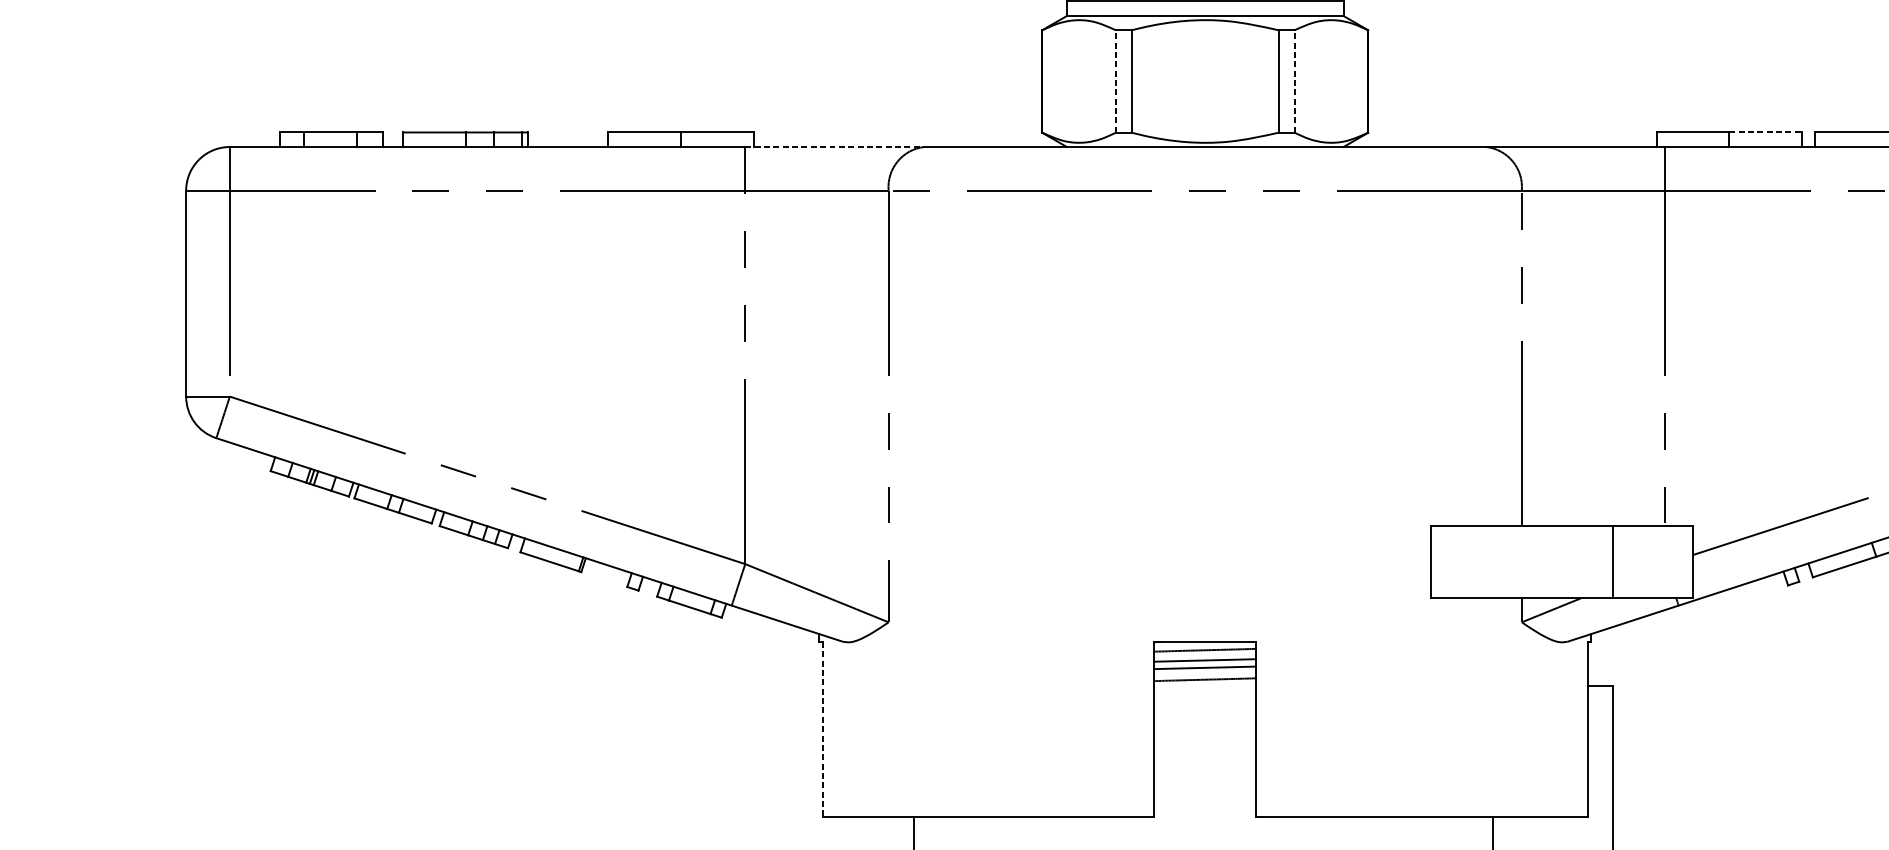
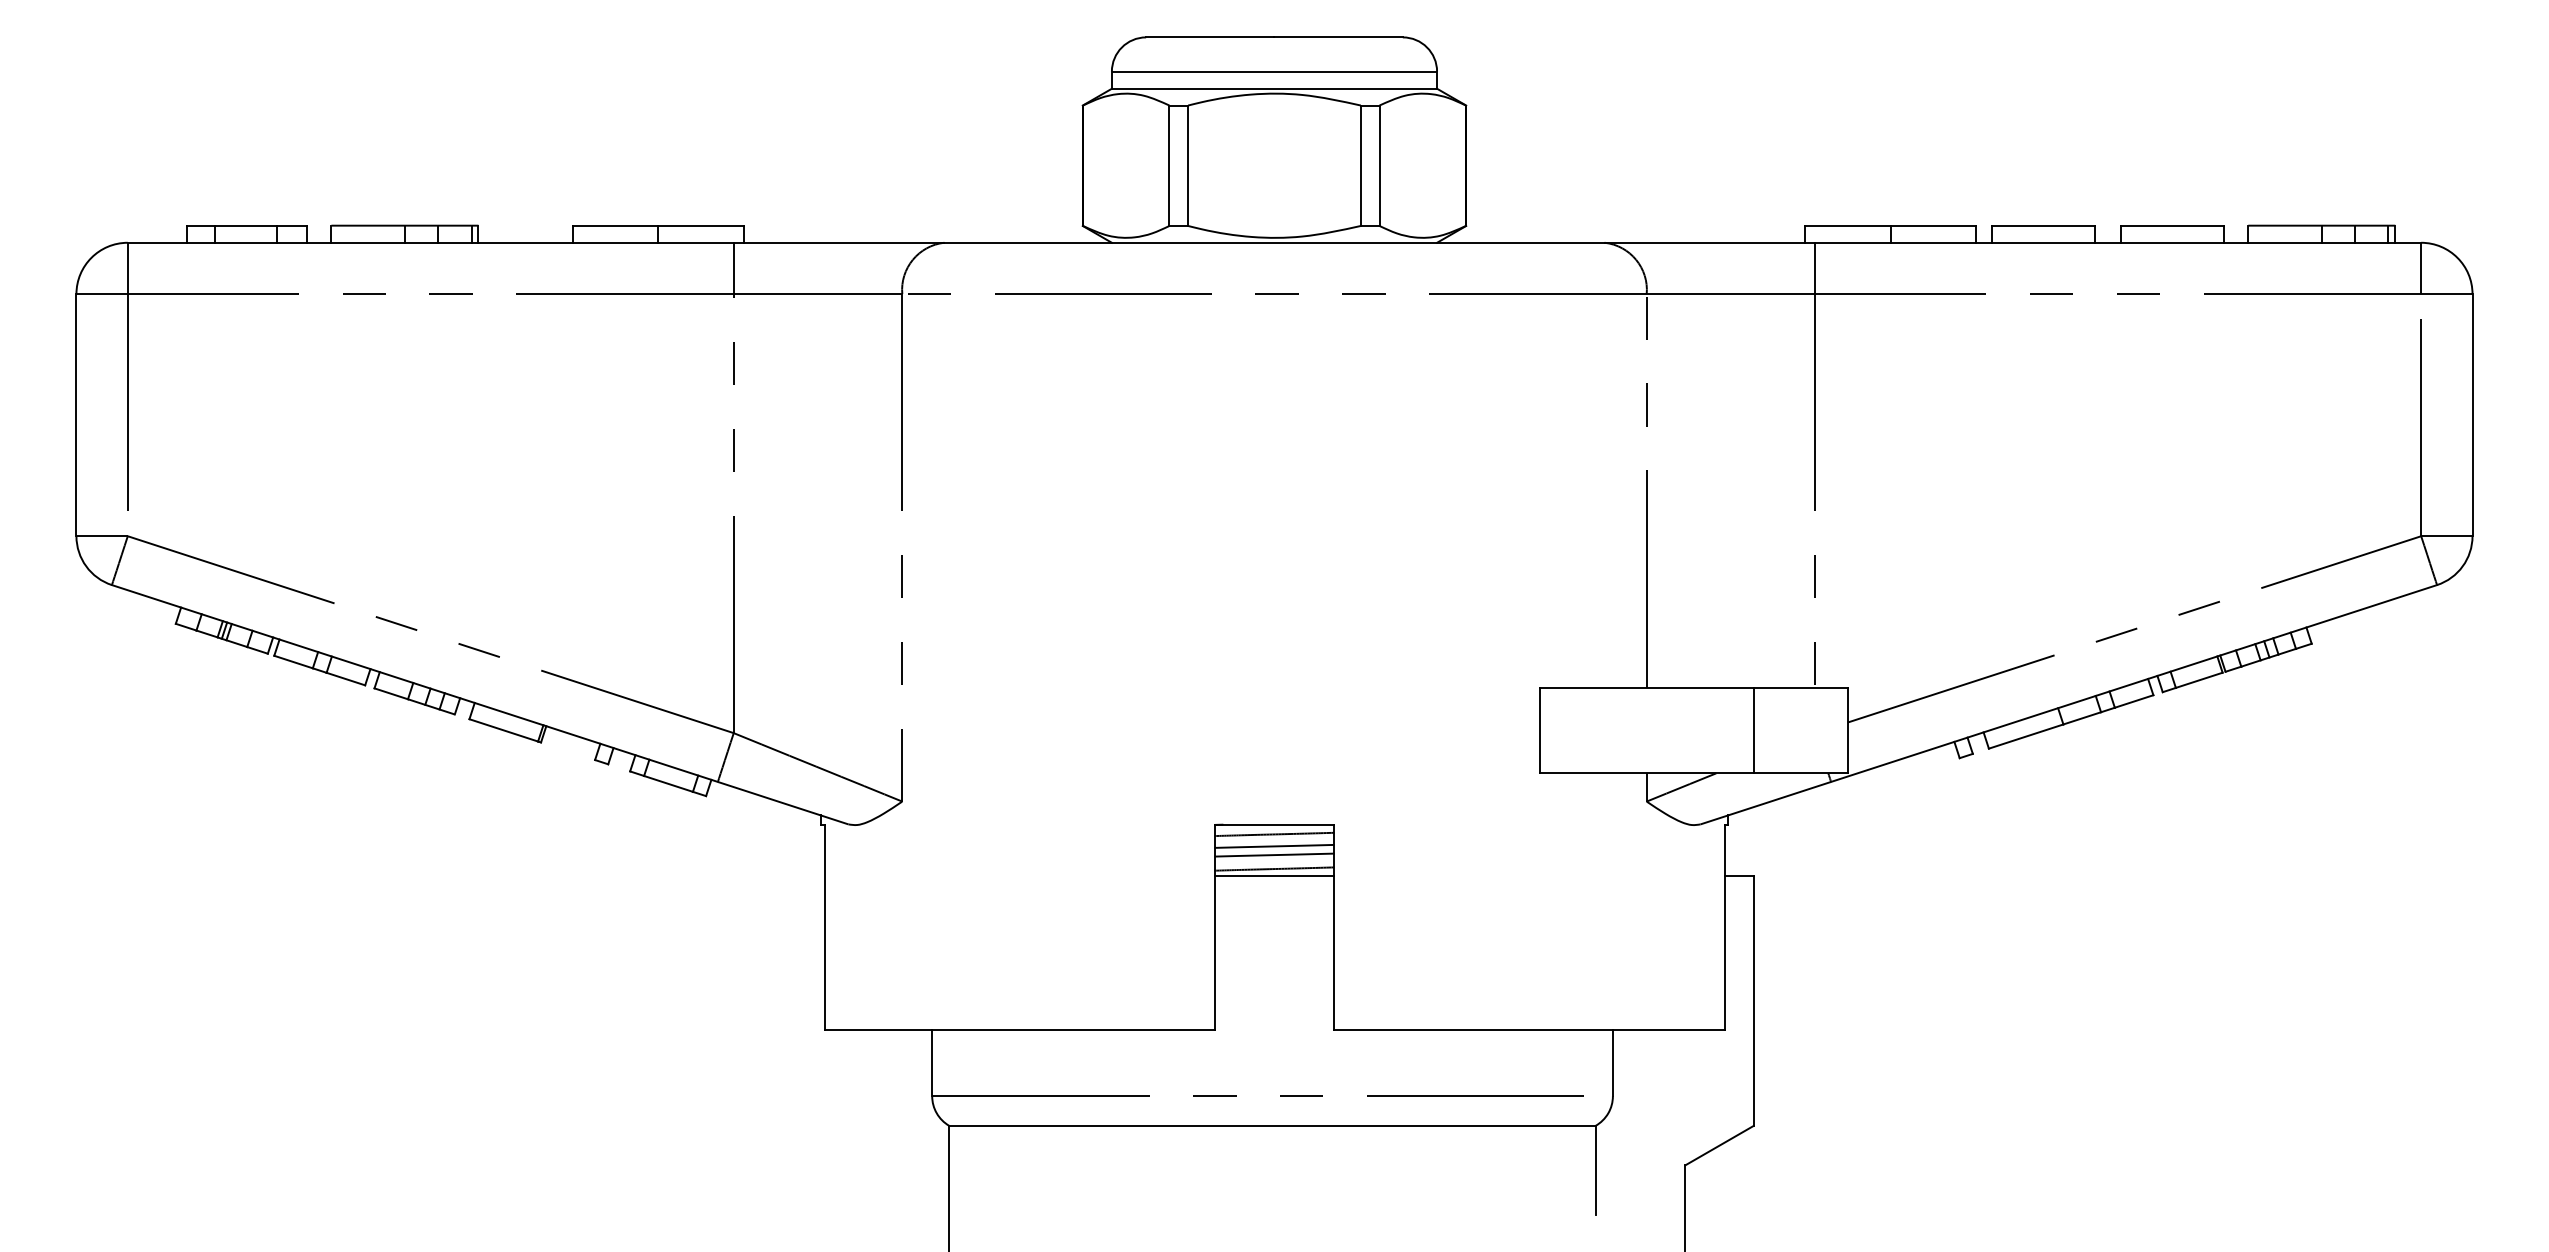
line: (1115, 81) -> (1169, 165), dashed -> solid
line: (1294, 81) -> (1379, 165), dashed -> solid
line: (1765, 132) -> (1933, 225), dashed -> solid
line: (835, 146) -> (839, 242), dashed -> solid
line: (1205, 686) -> (1274, 876), added
line: (822, 729) -> (824, 927), dashed -> solid

